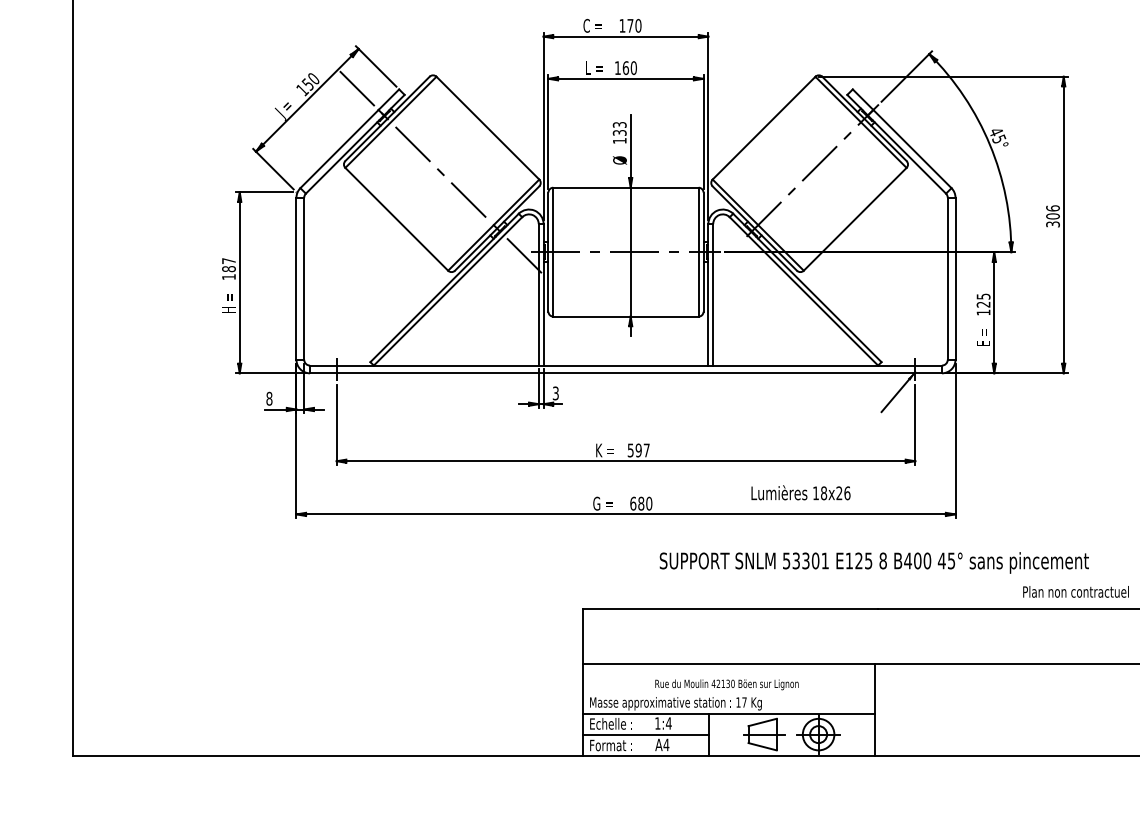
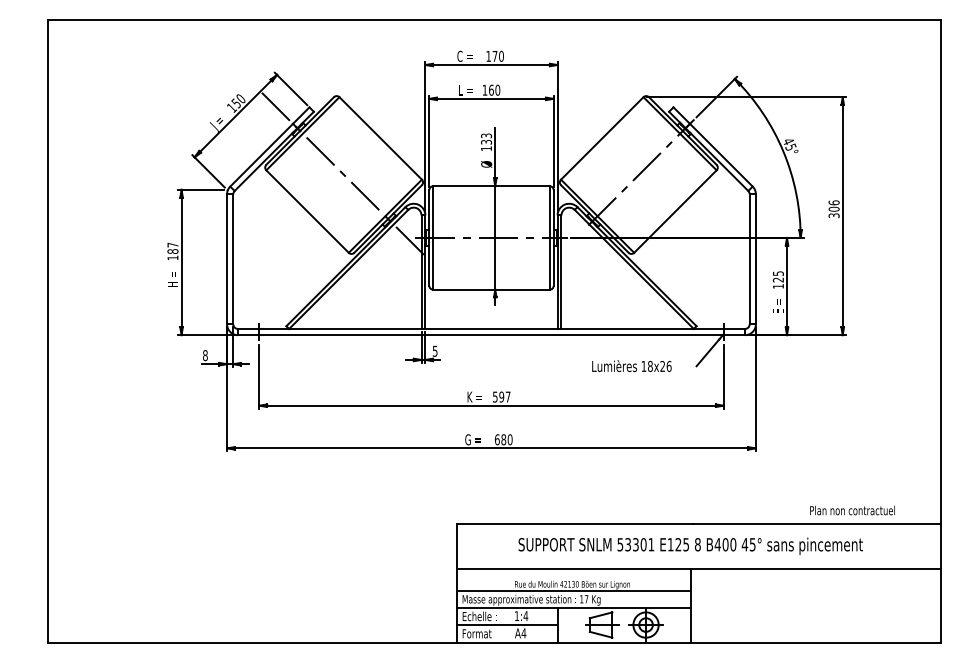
text: (556, 392) -> (435, 350), 3 -> 5
text: (800, 492) -> (631, 365), moved
text: (874, 561) -> (690, 545), moved
line: (728, 692) -> (573, 591), added

